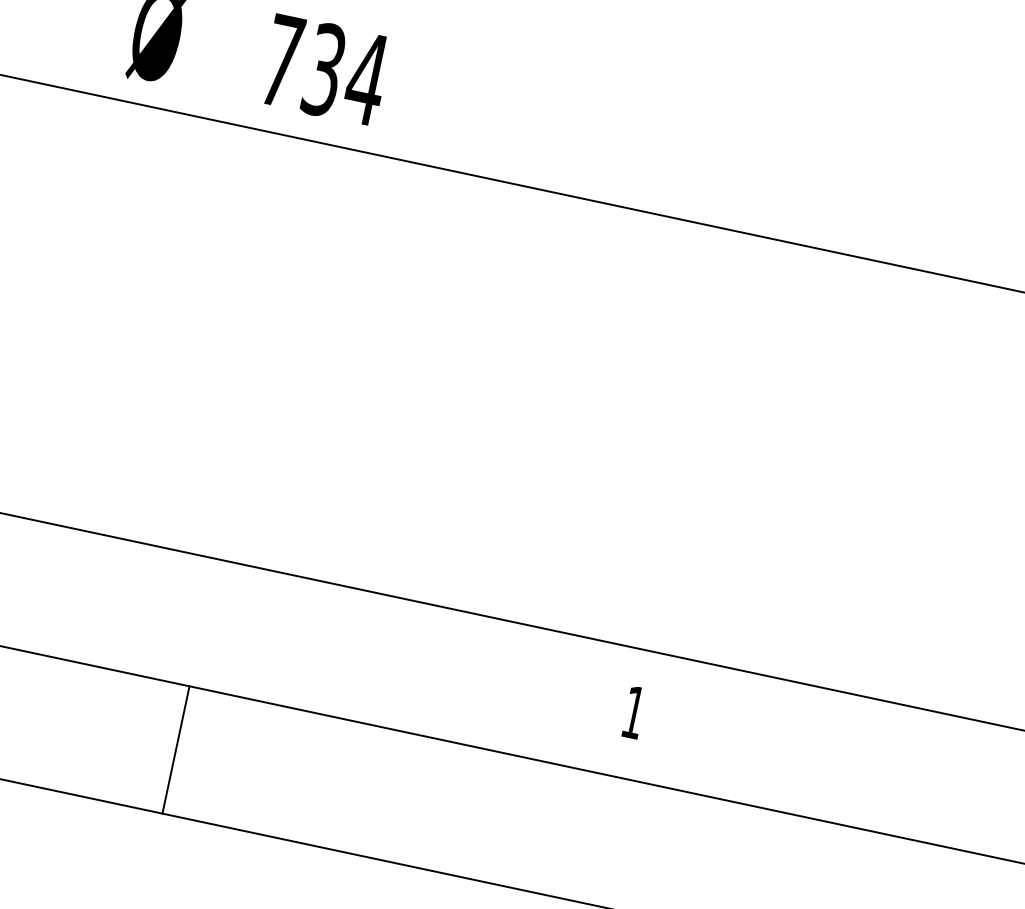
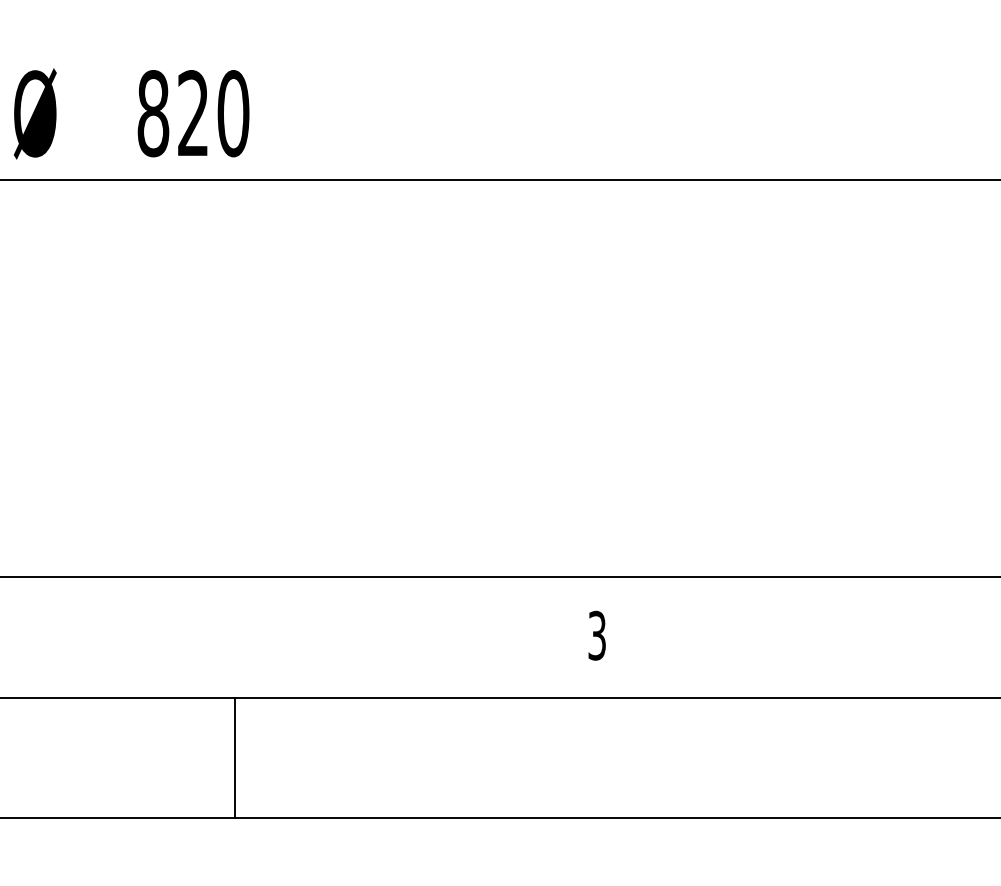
text: (324, 69) -> (193, 113), 734 -> 820
text: (633, 712) -> (596, 635), 1 -> 3
line: (175, 749) -> (234, 757), moved

